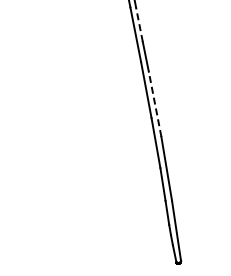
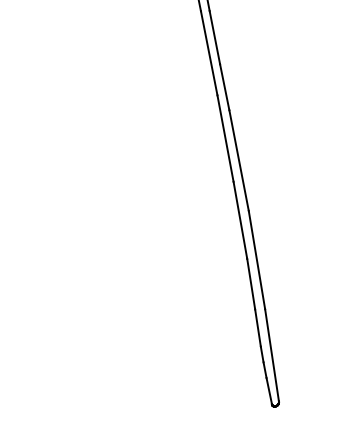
line: (139, 24) -> (215, 37), dashed -> solid
line: (155, 103) -> (239, 159), dashed -> solid

